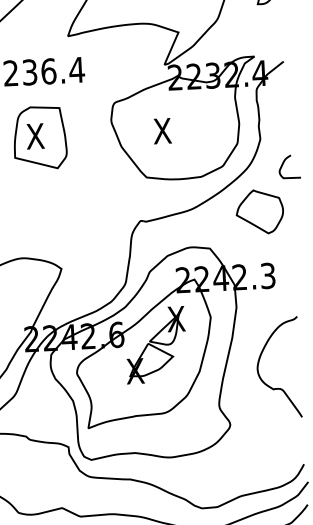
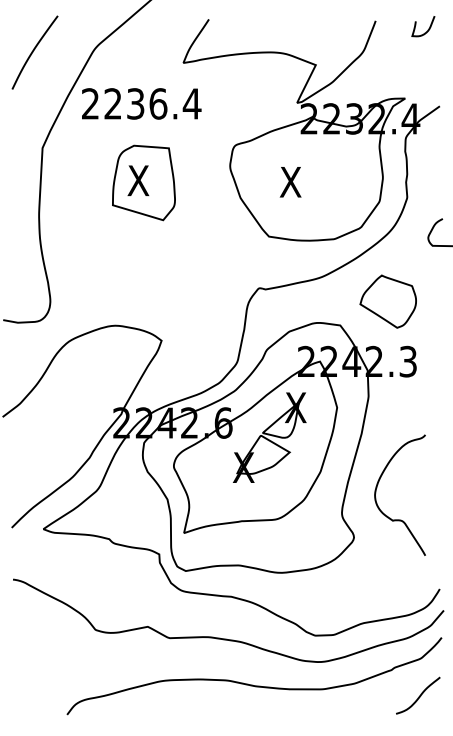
part: (259, 211) -> (387, 301), moved
curve: (259, 363) -> (377, 488), moved

